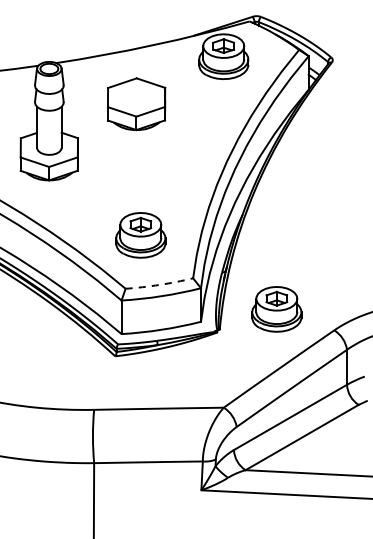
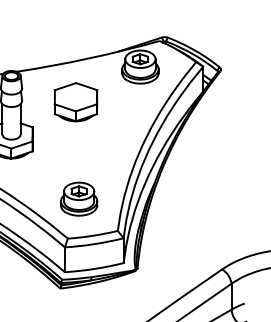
arc: (159, 284) -> (92, 235), dashed -> solid
part: (276, 309) -> (179, 253), removed

